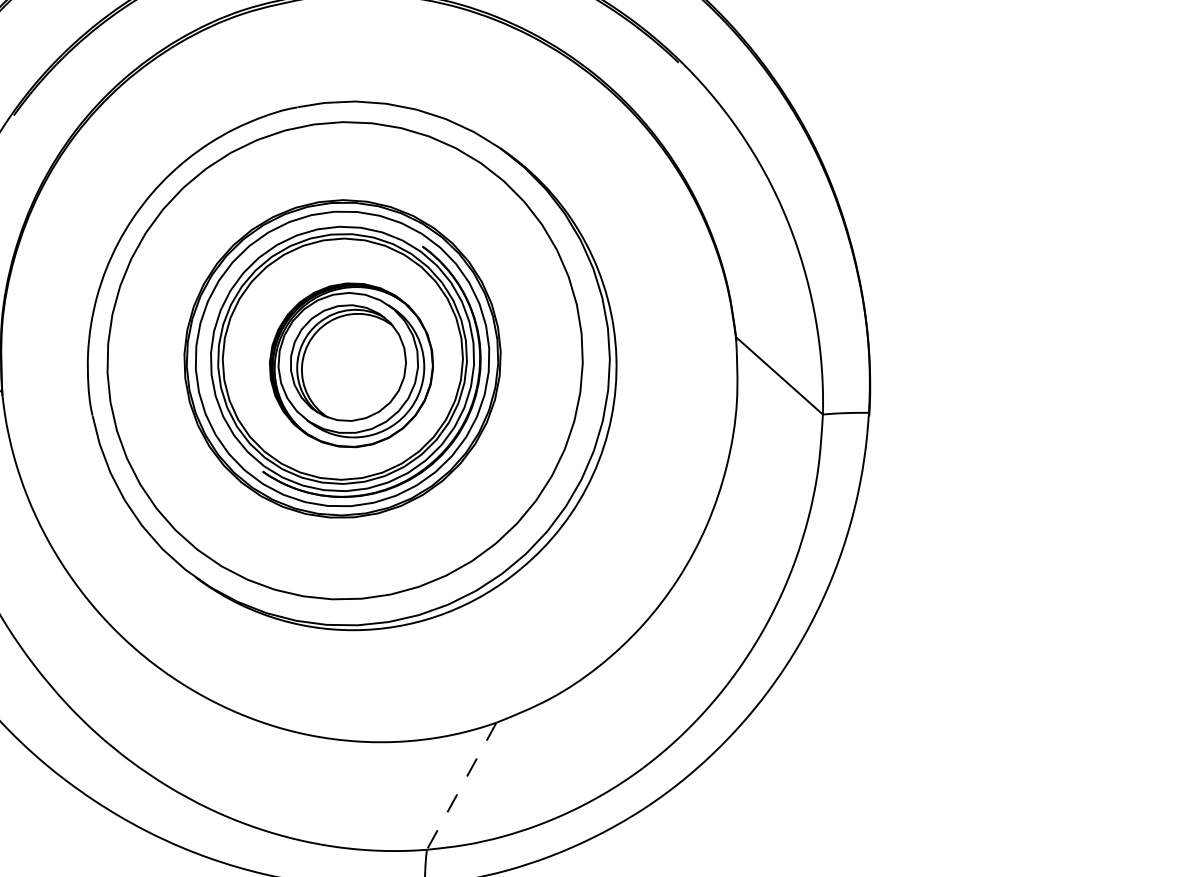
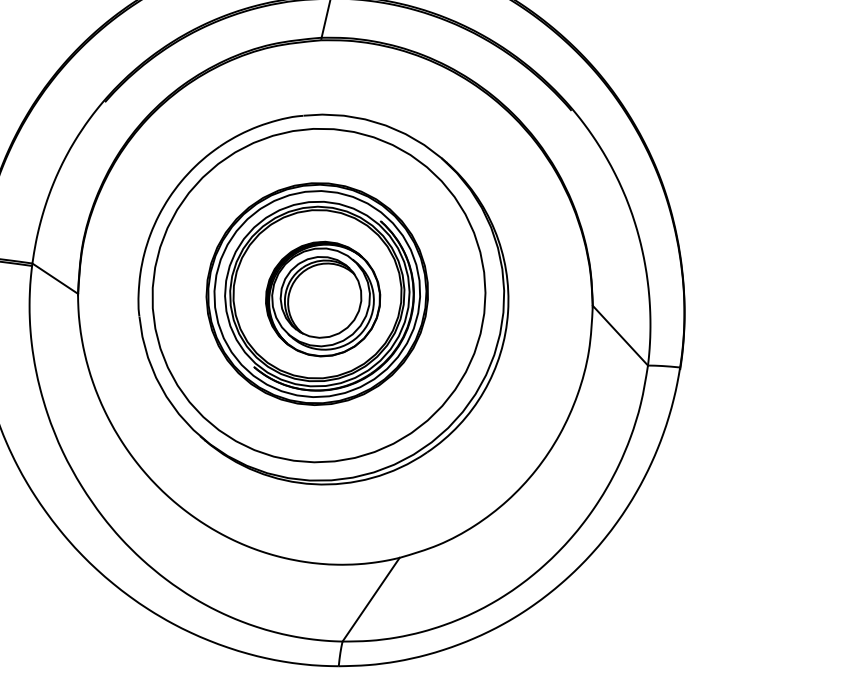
line: (462, 785) -> (371, 599), dashed -> solid

